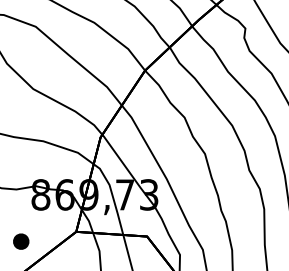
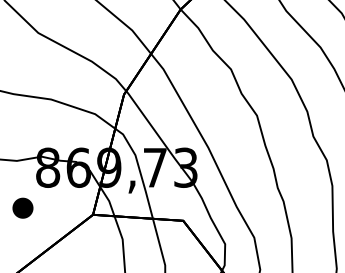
part: (21, 241) -> (23, 208), moved

